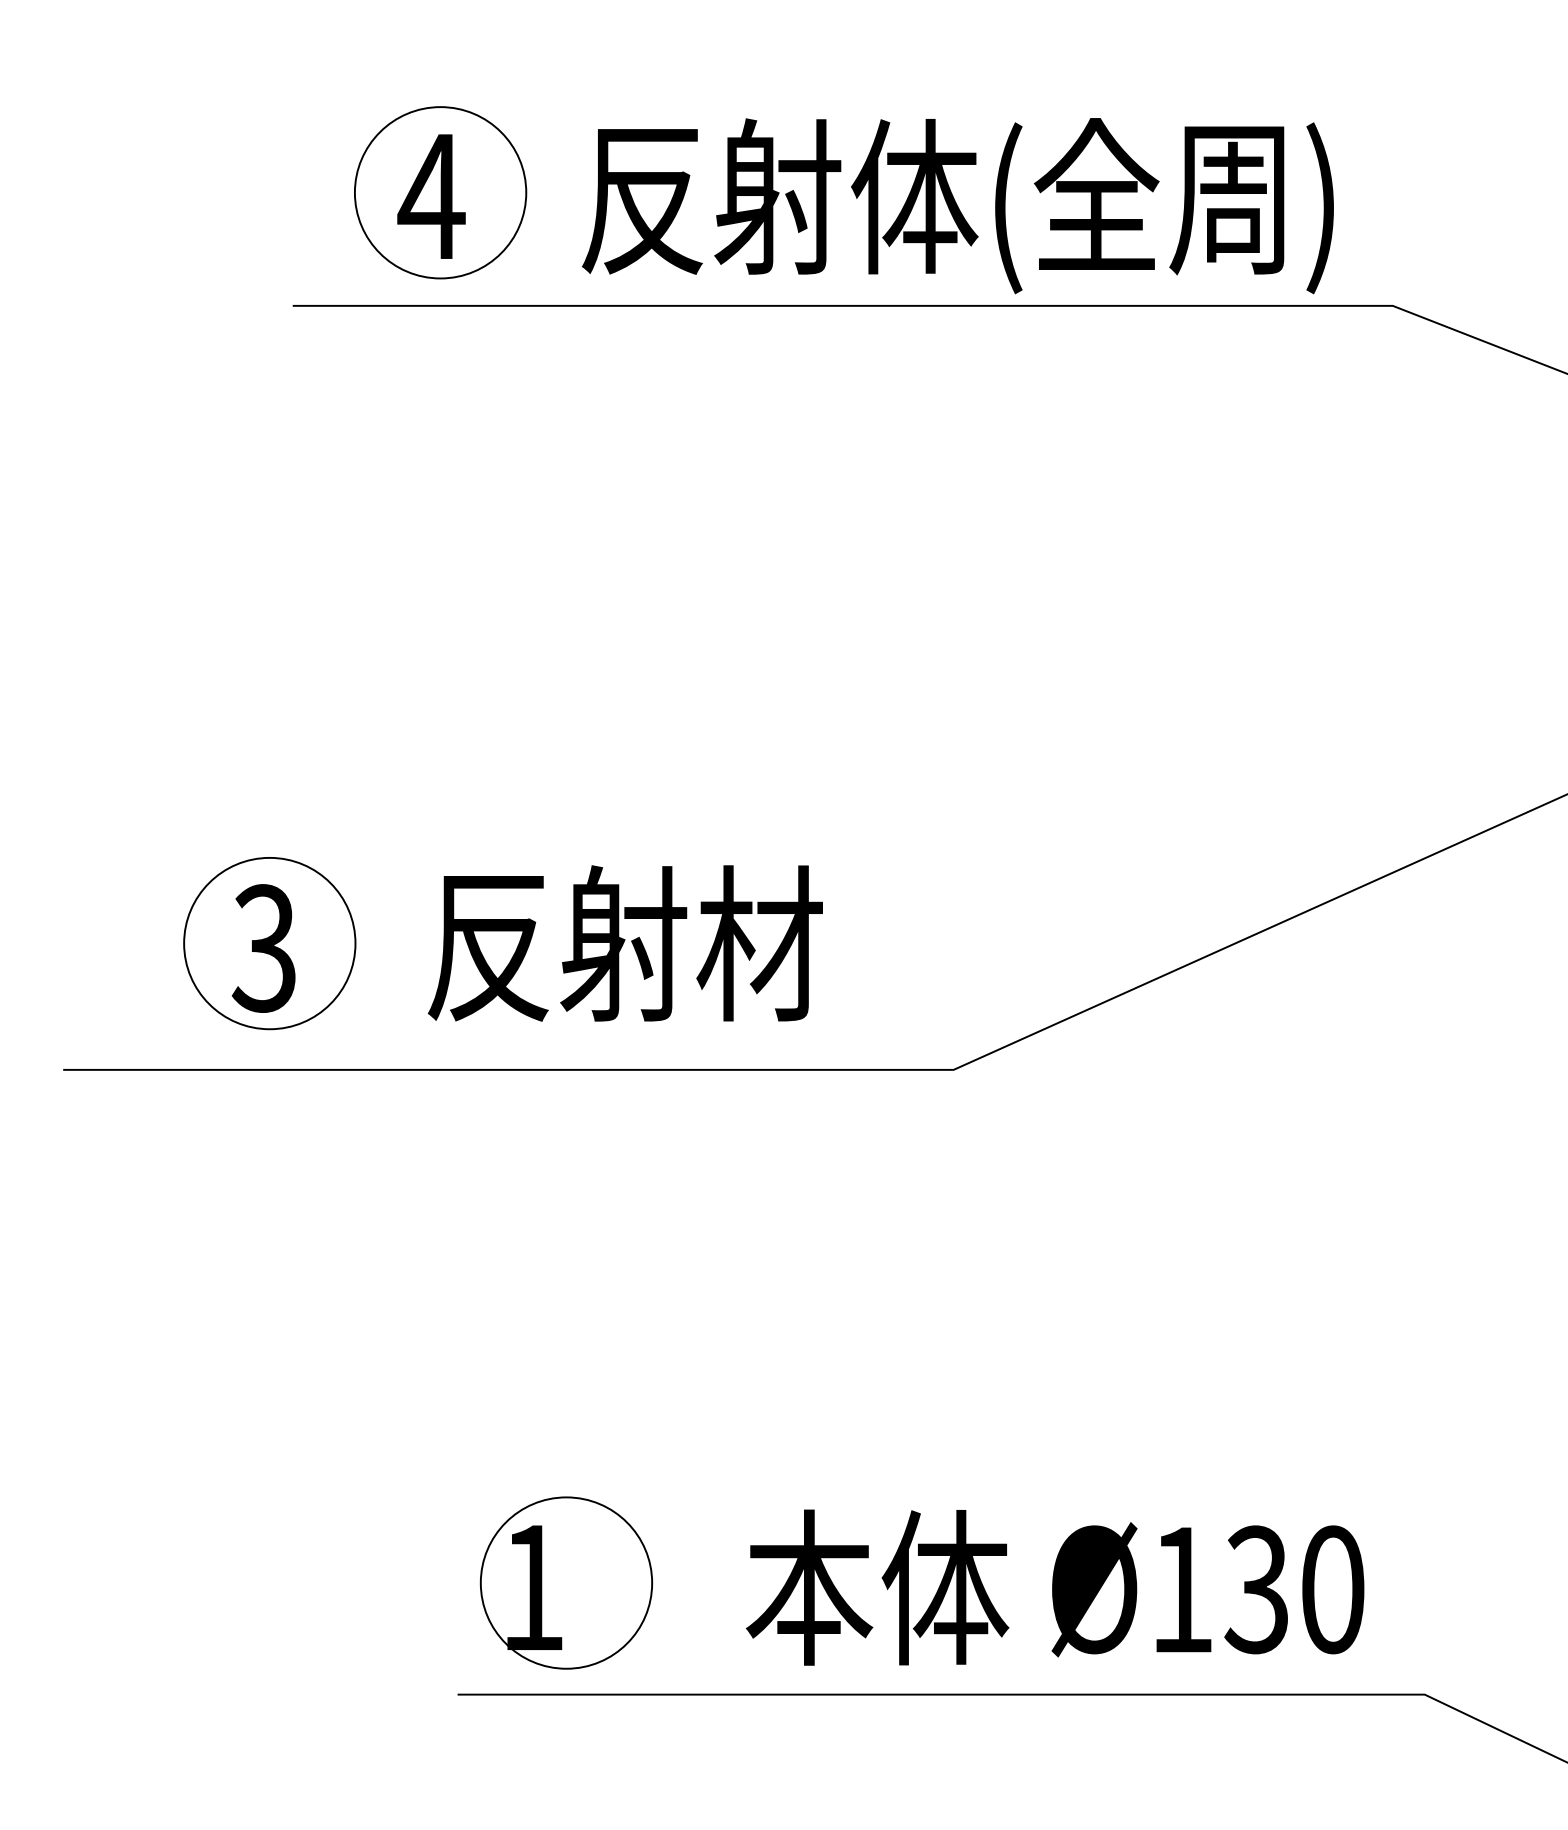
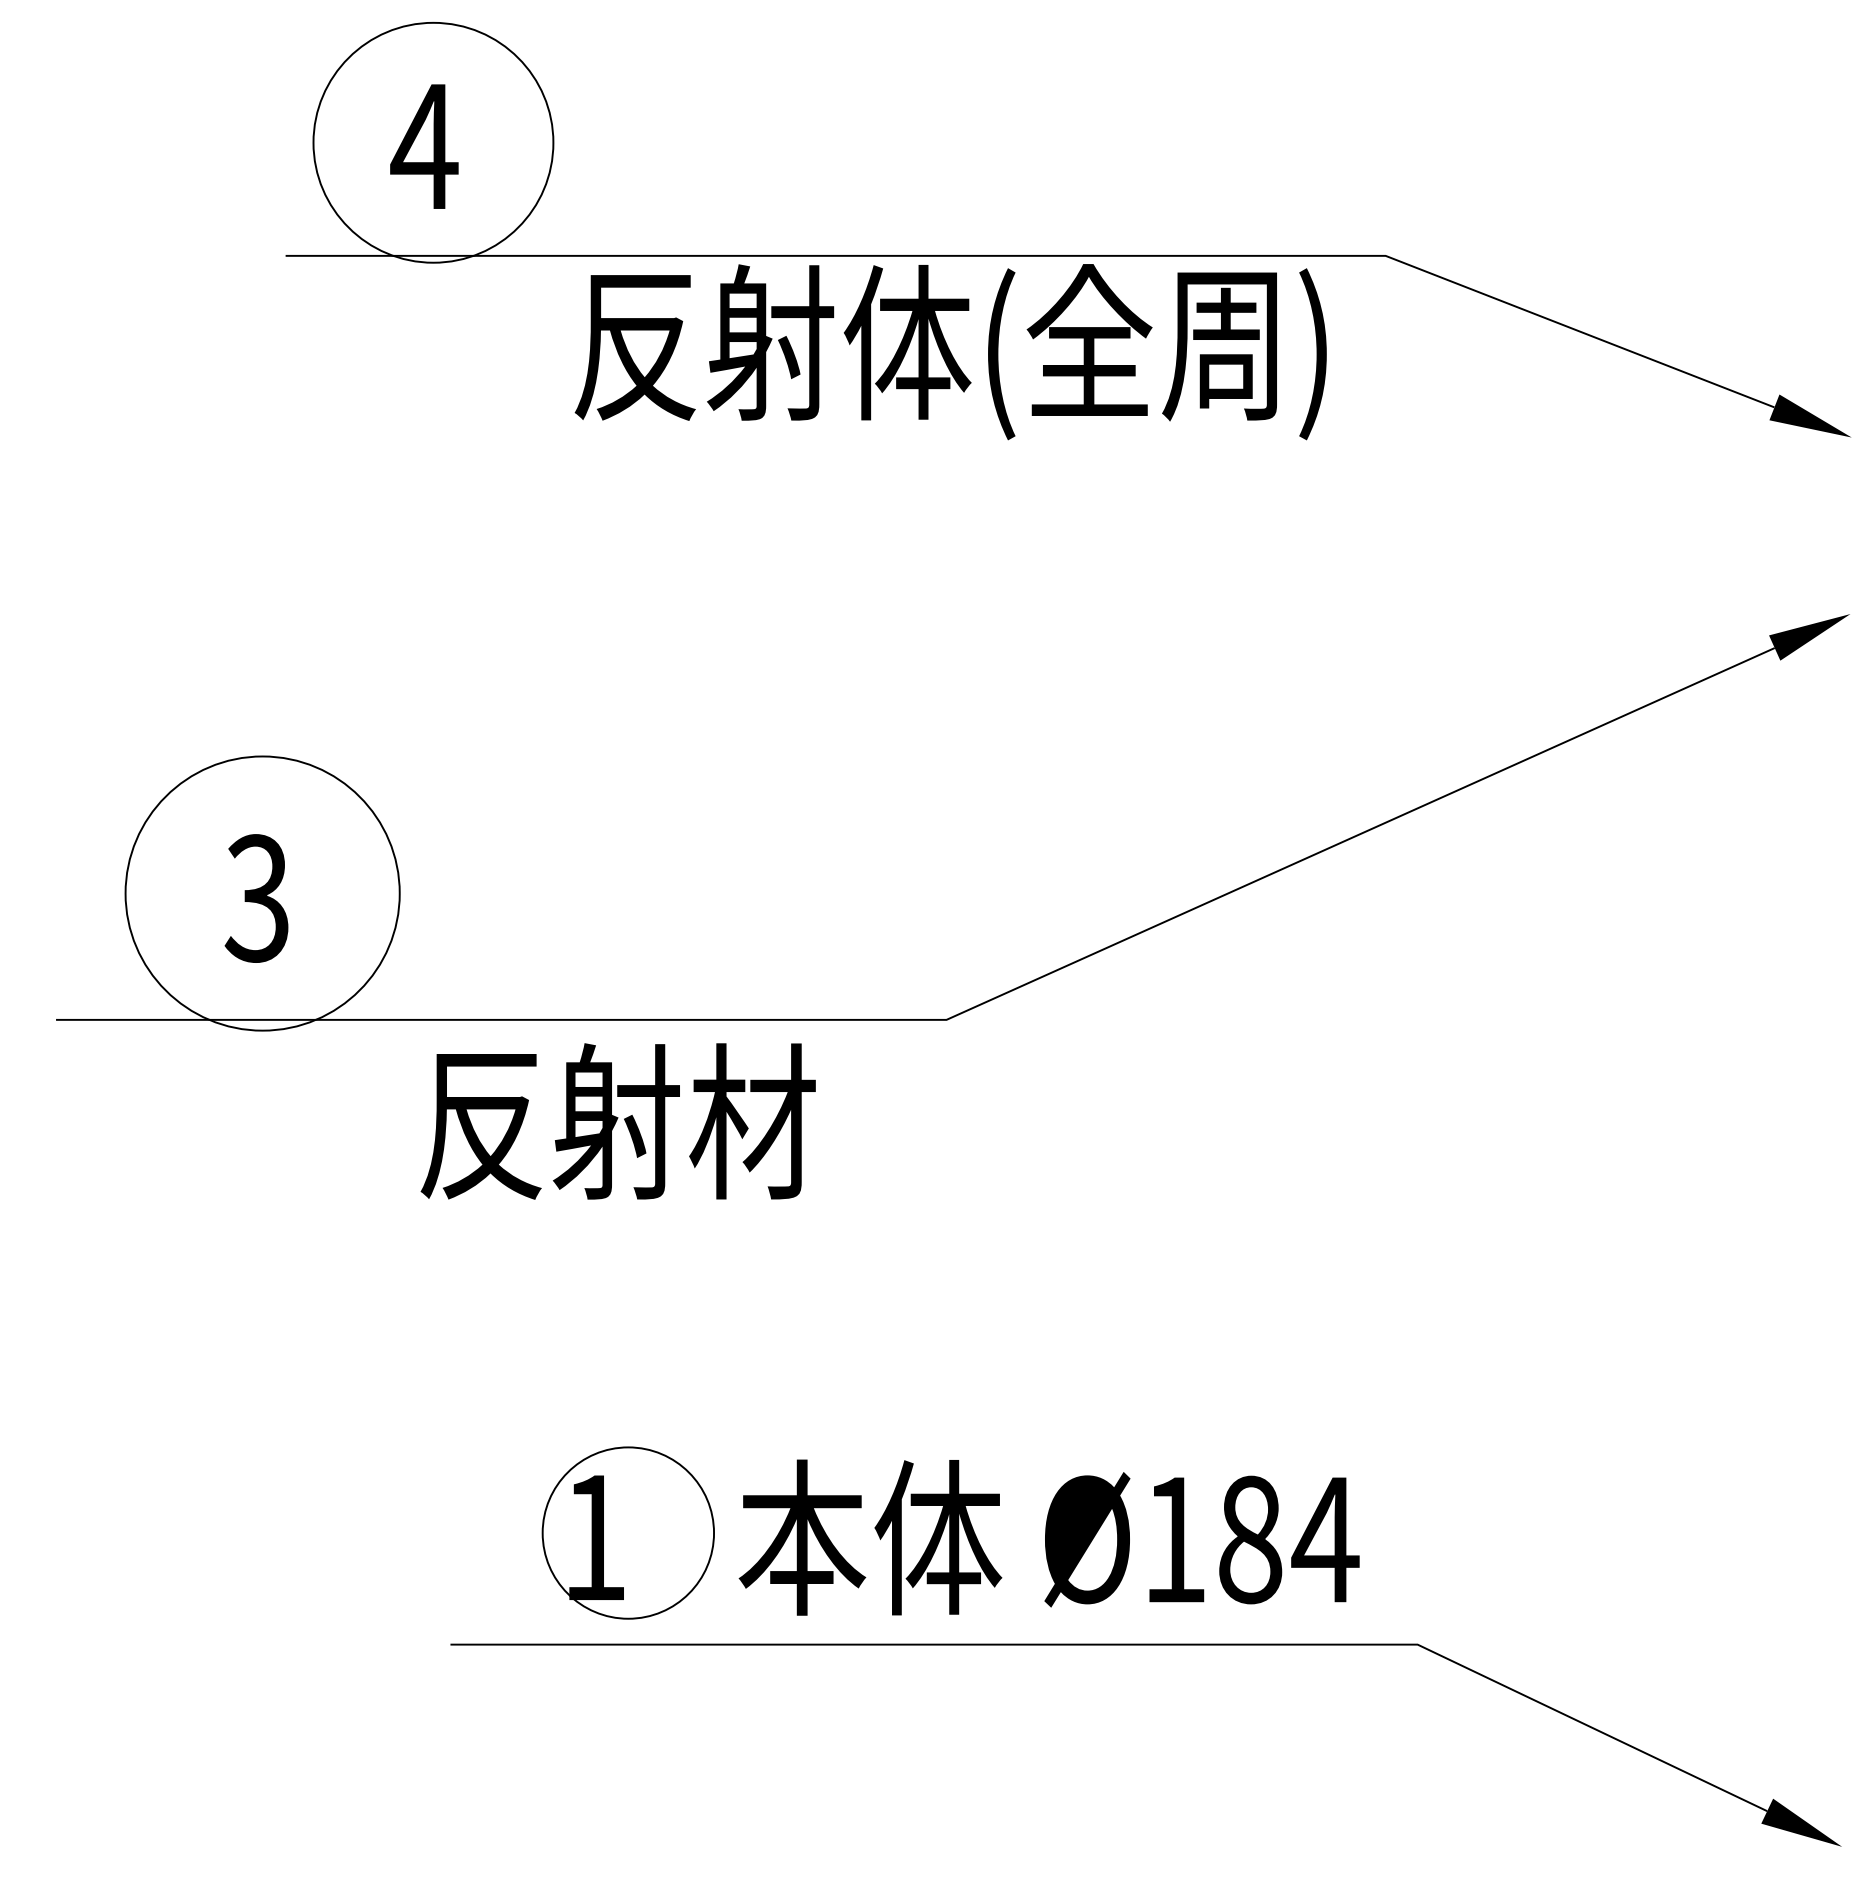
circle: (440, 192) -> (433, 142), size x1.4
text: (957, 206) -> (950, 352), moved
circle: (269, 943) -> (262, 893), size x1.6
text: (624, 943) -> (617, 1121), moved
part: (565, 1582) -> (627, 1532), moved
text: (1295, 1589) -> (1288, 1539), Ø130 -> Ø184

